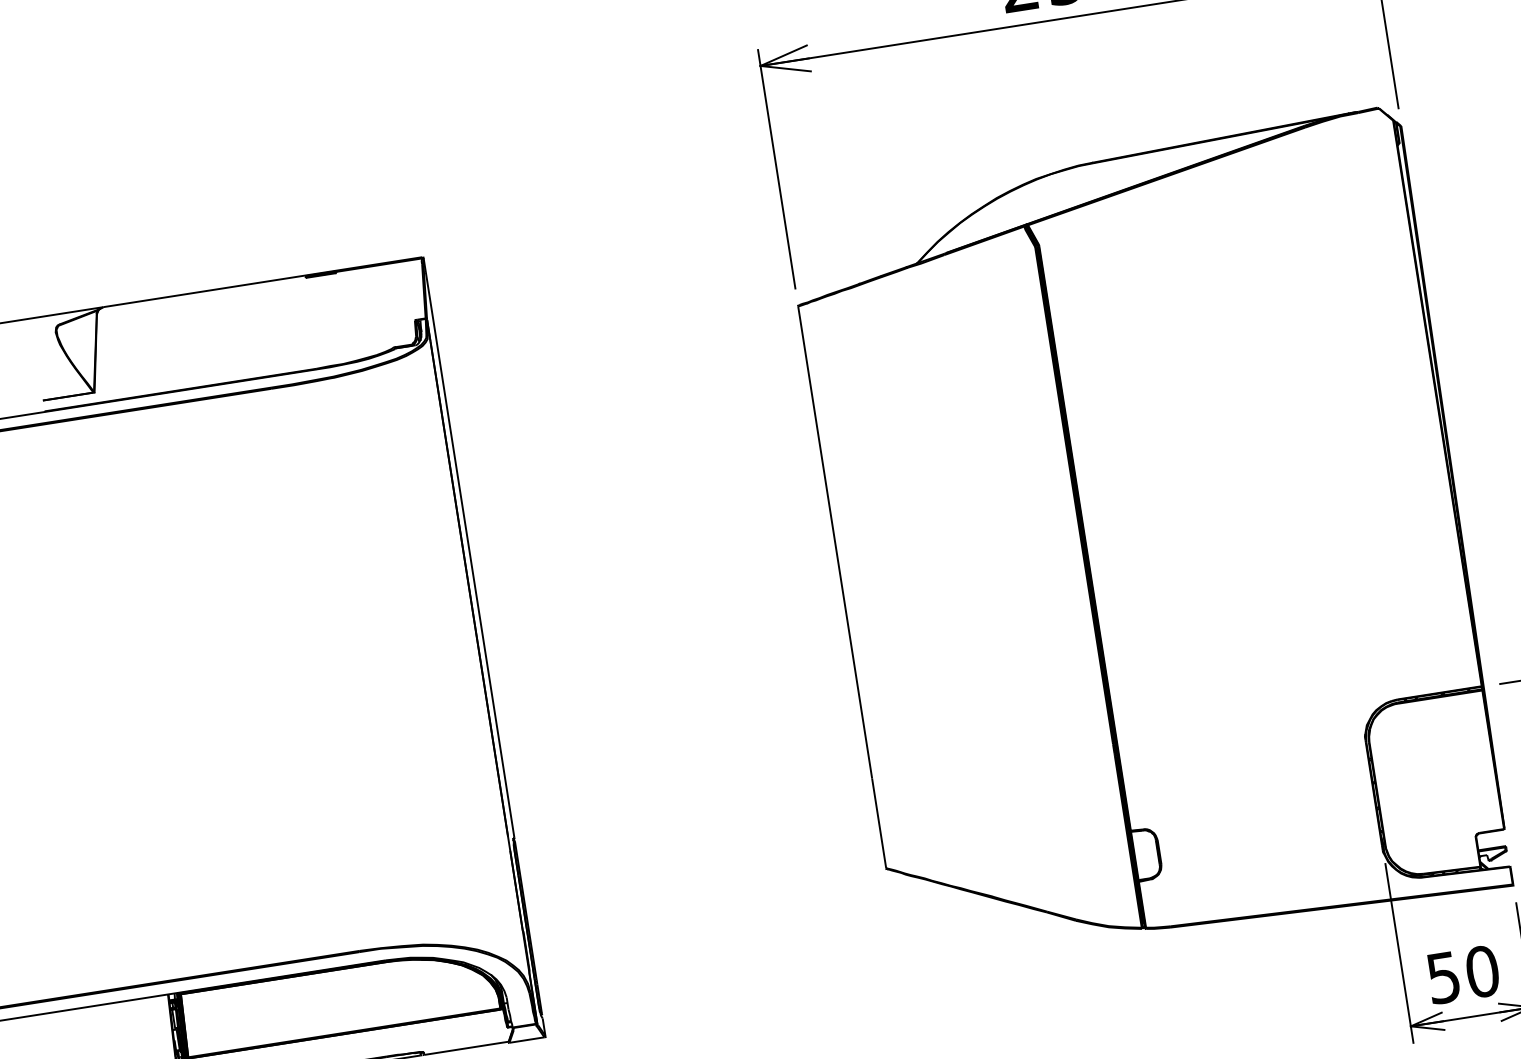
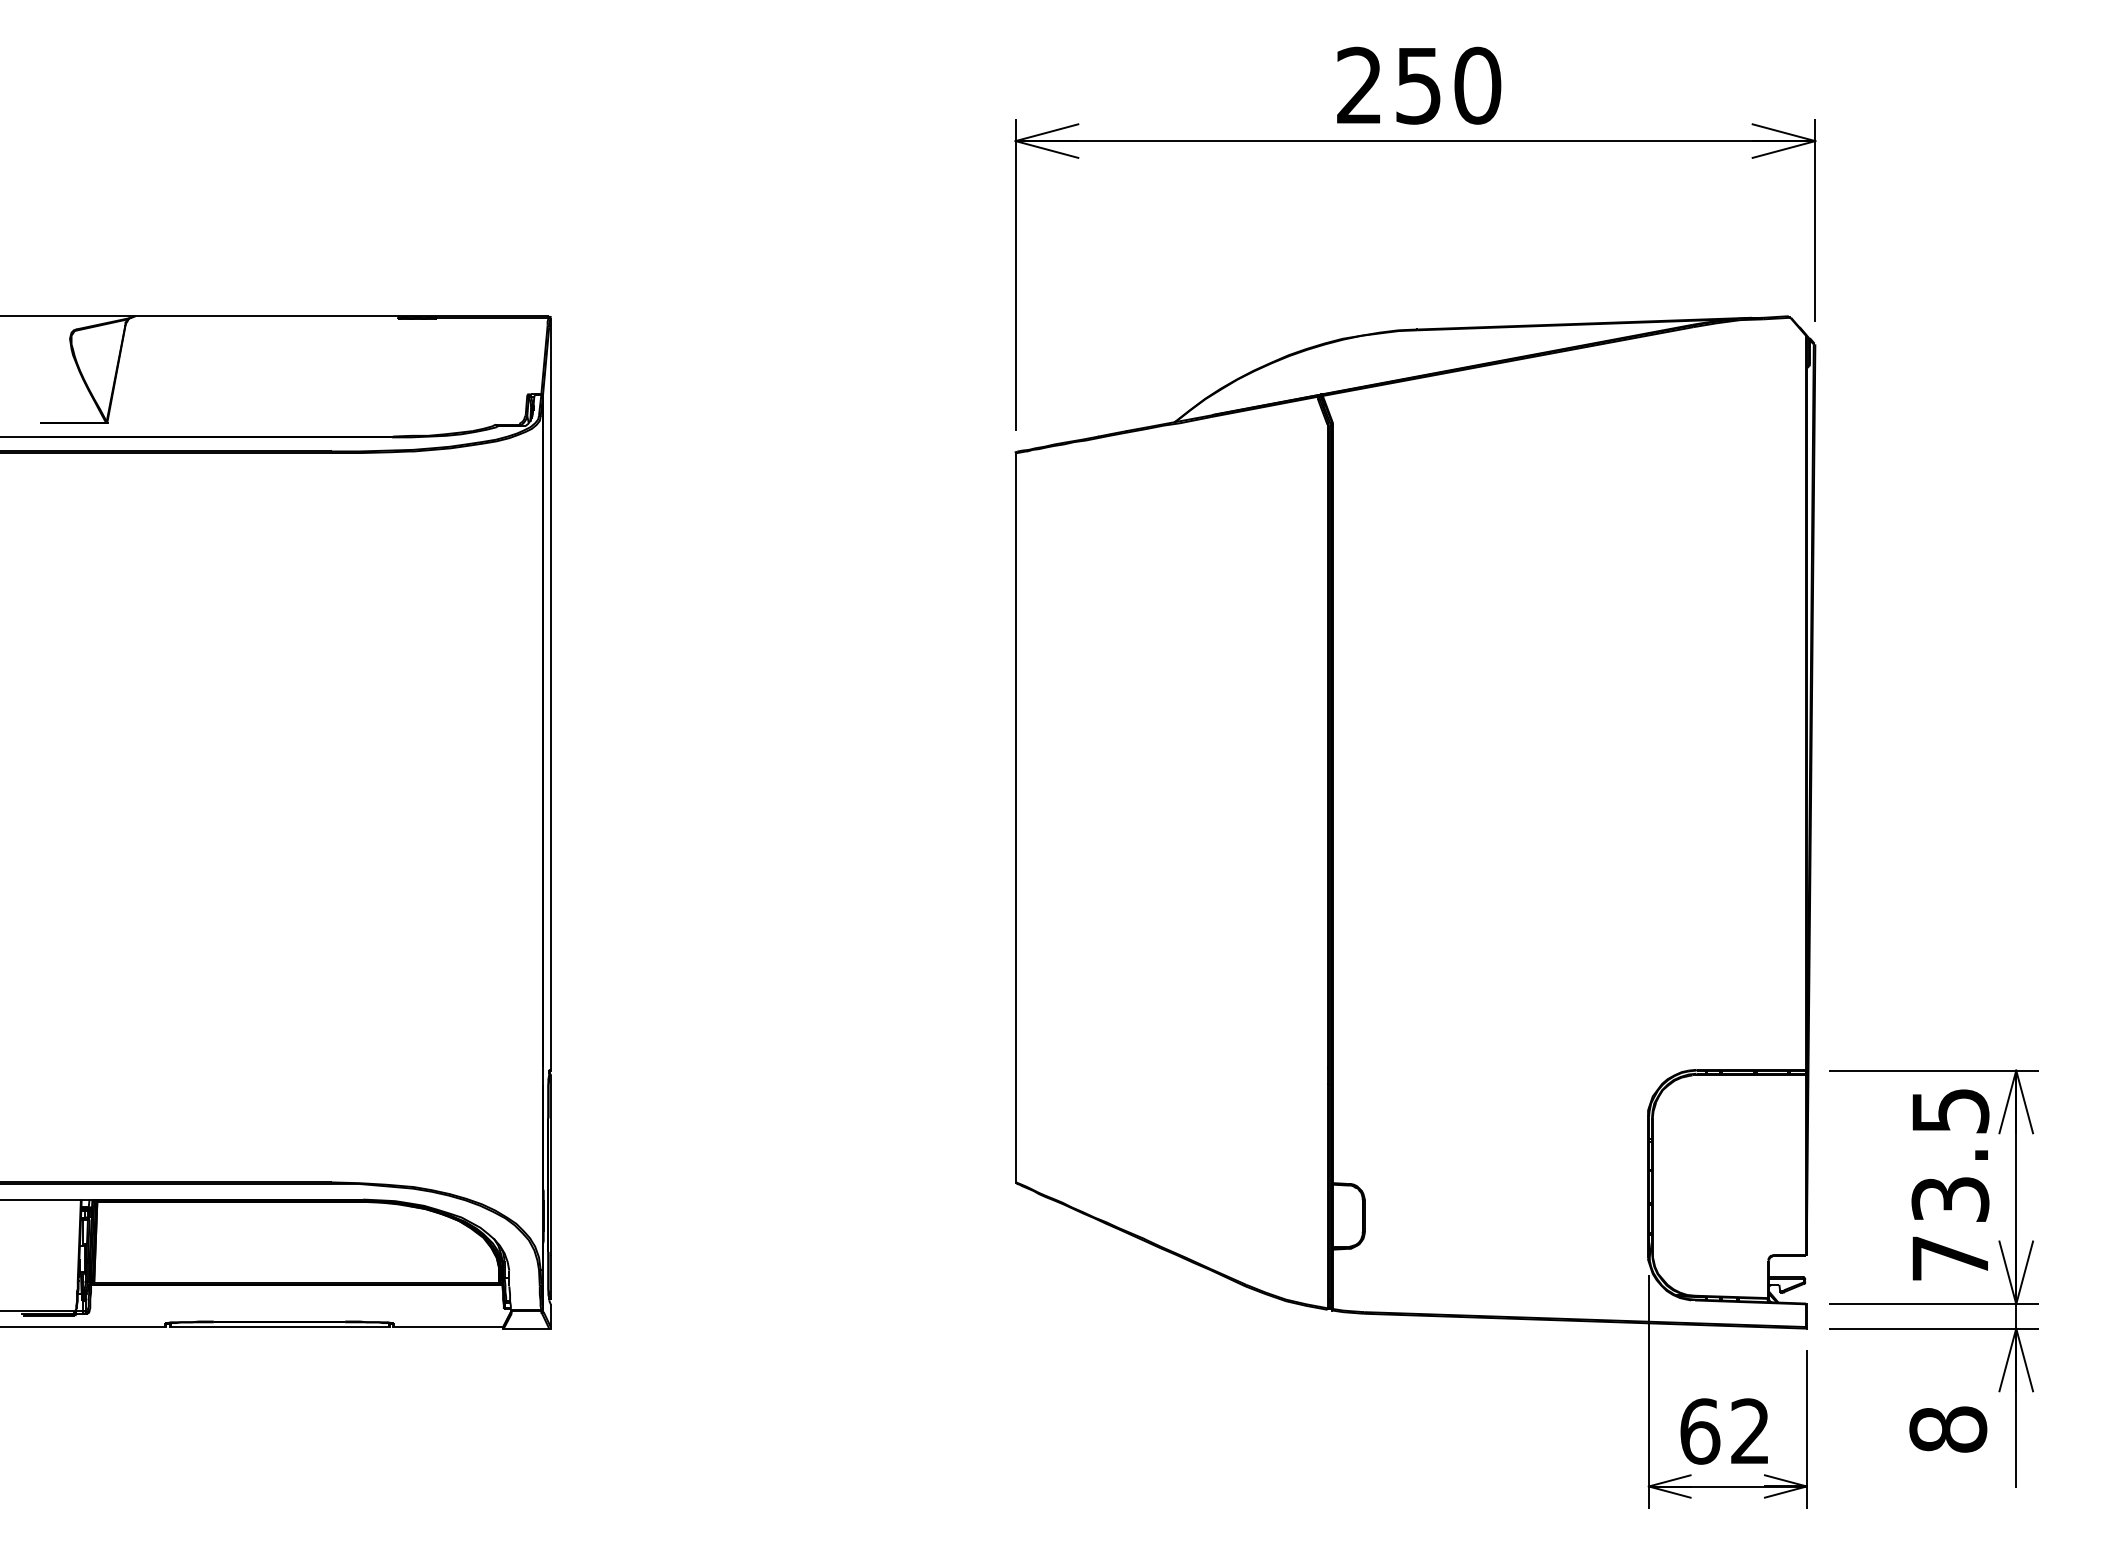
text: (1463, 974) -> (1725, 1431), 50 -> 62

